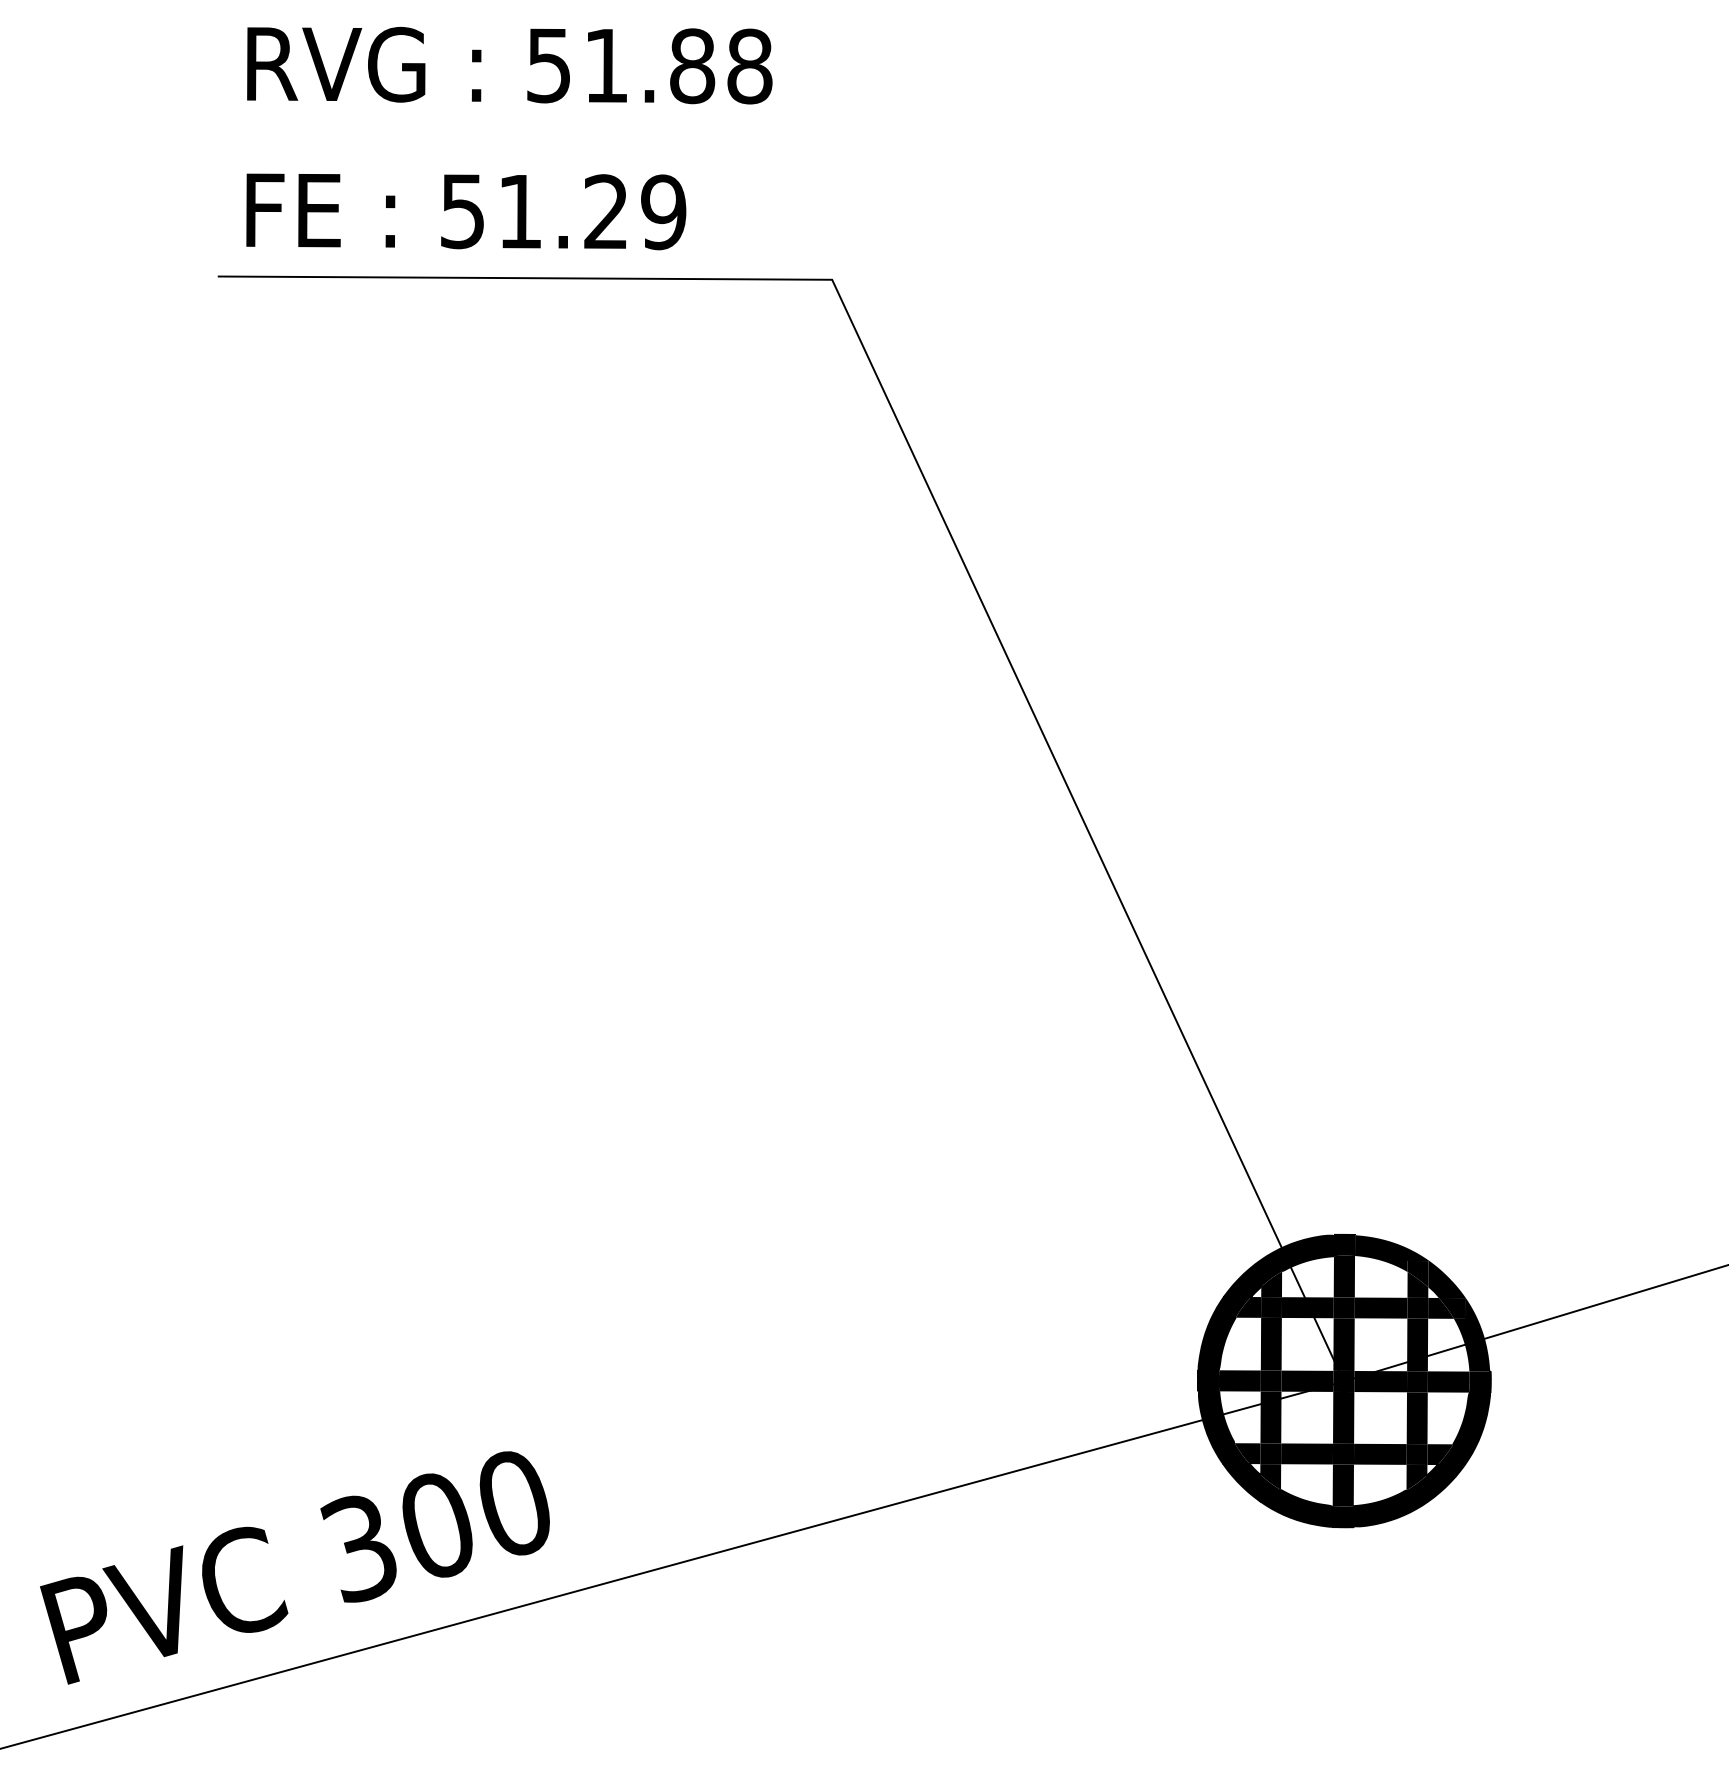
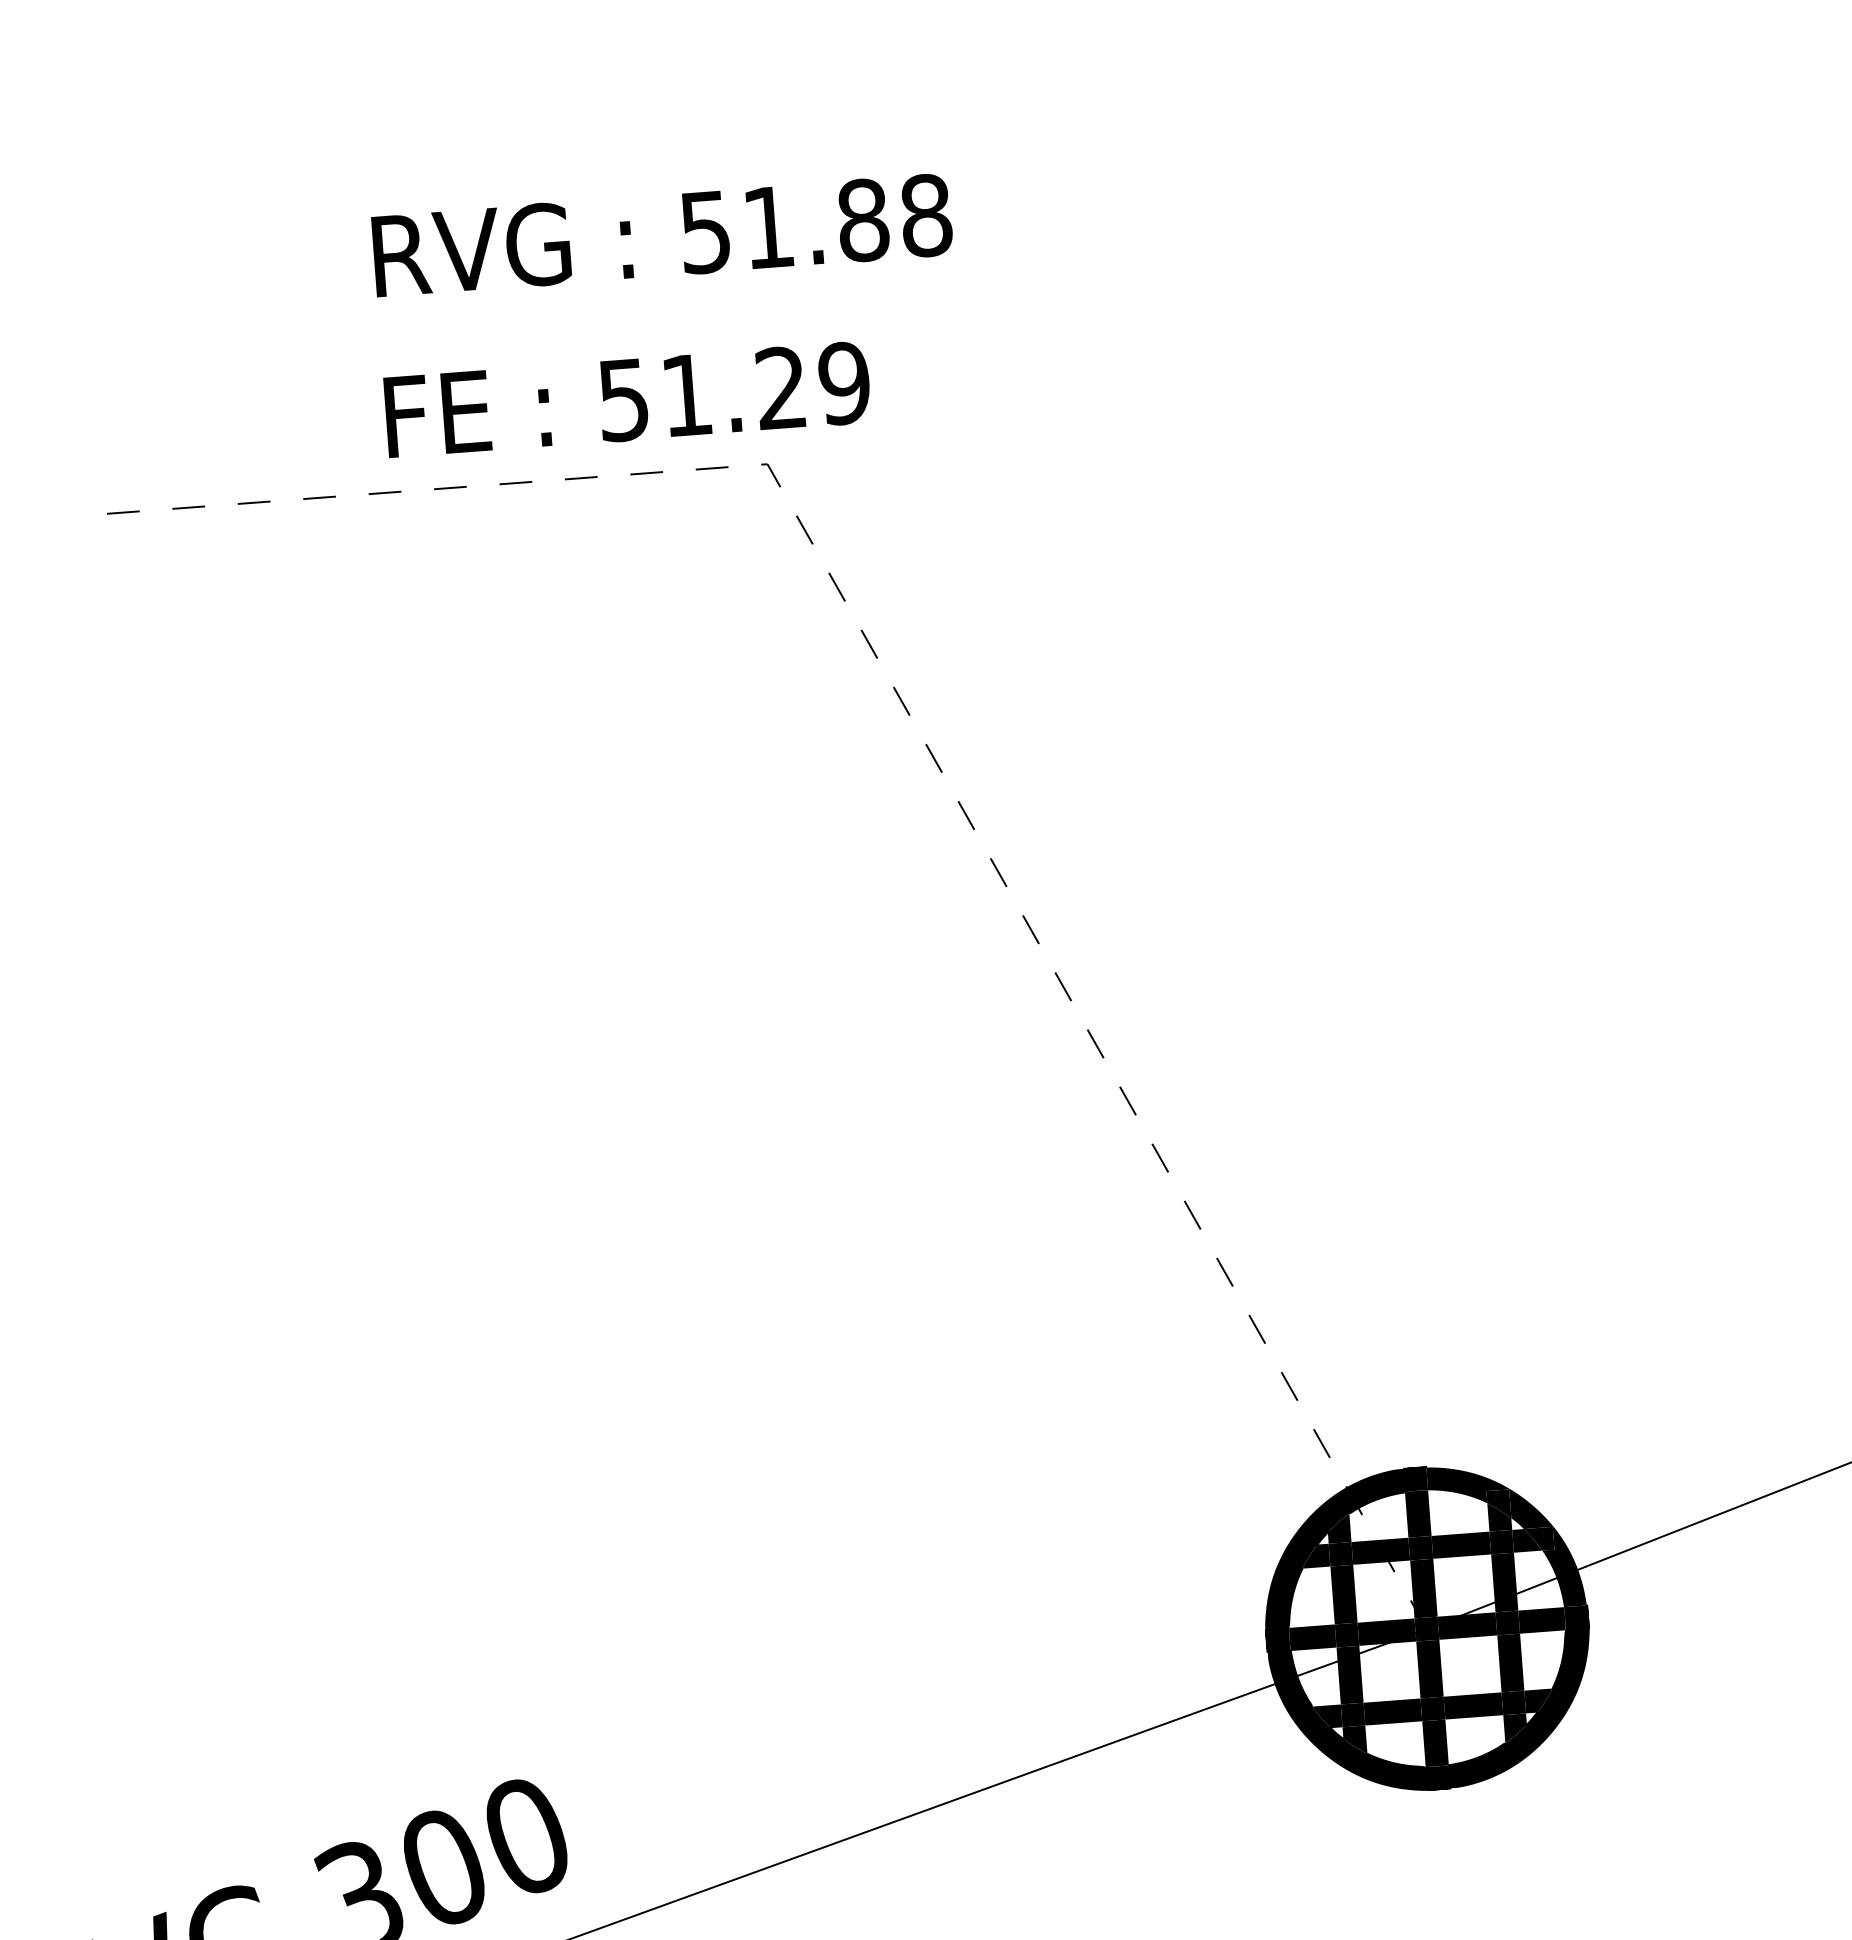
text: (509, 138) -> (668, 315), moved
line: (958, 550) -> (930, 750), solid -> dashed

